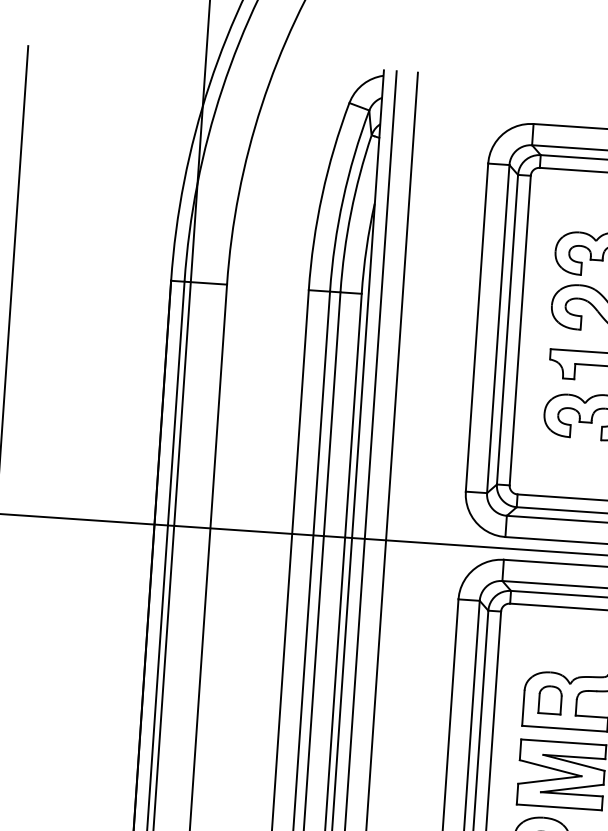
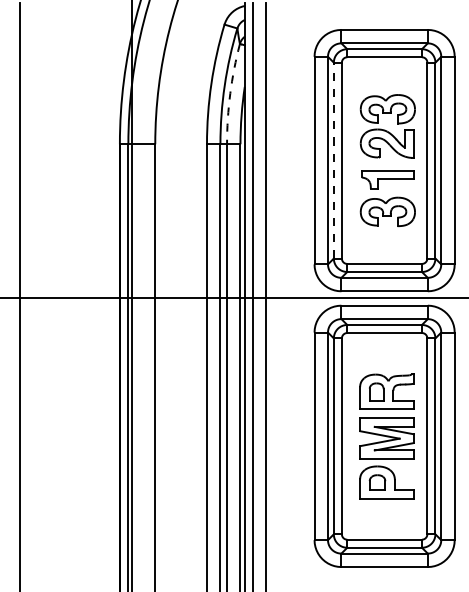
arc: (351, 212) -> (230, 93), solid -> dashed
line: (506, 329) -> (333, 160), solid -> dashed

